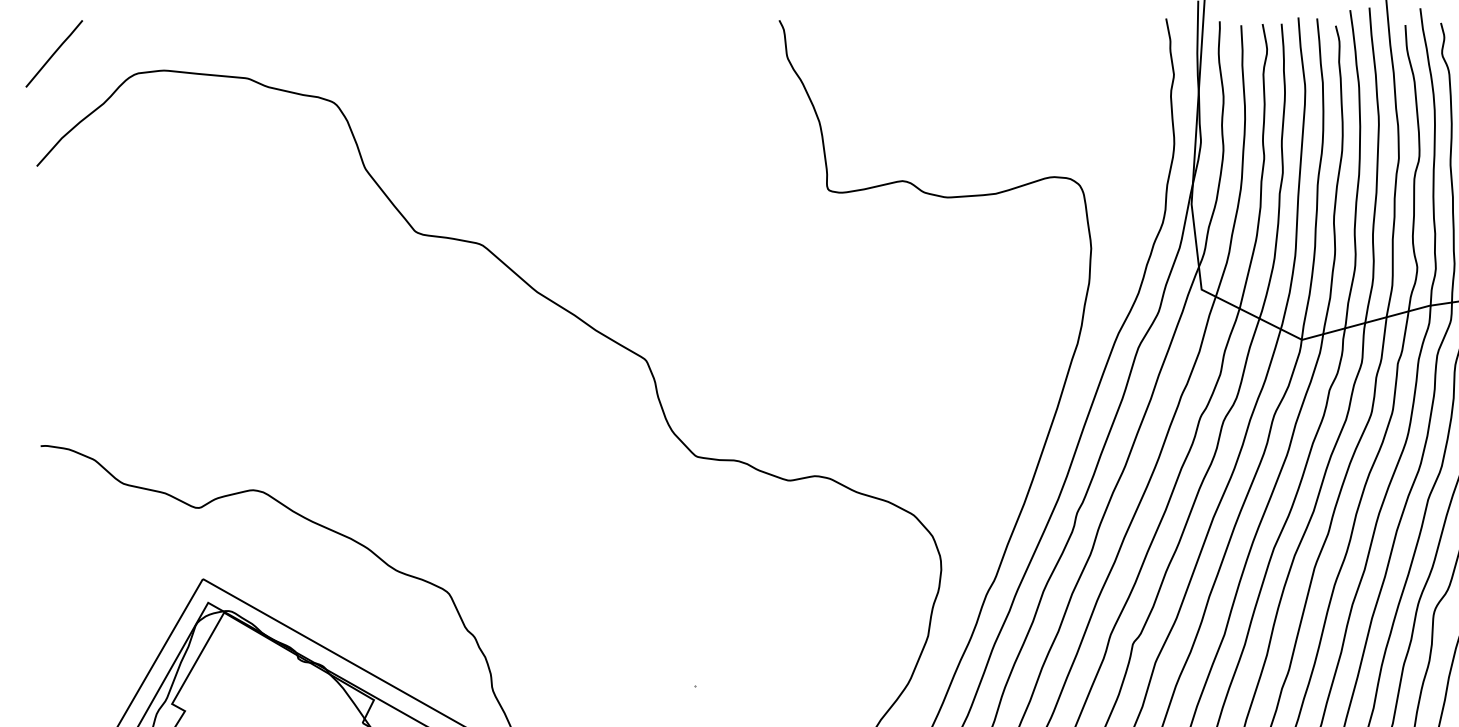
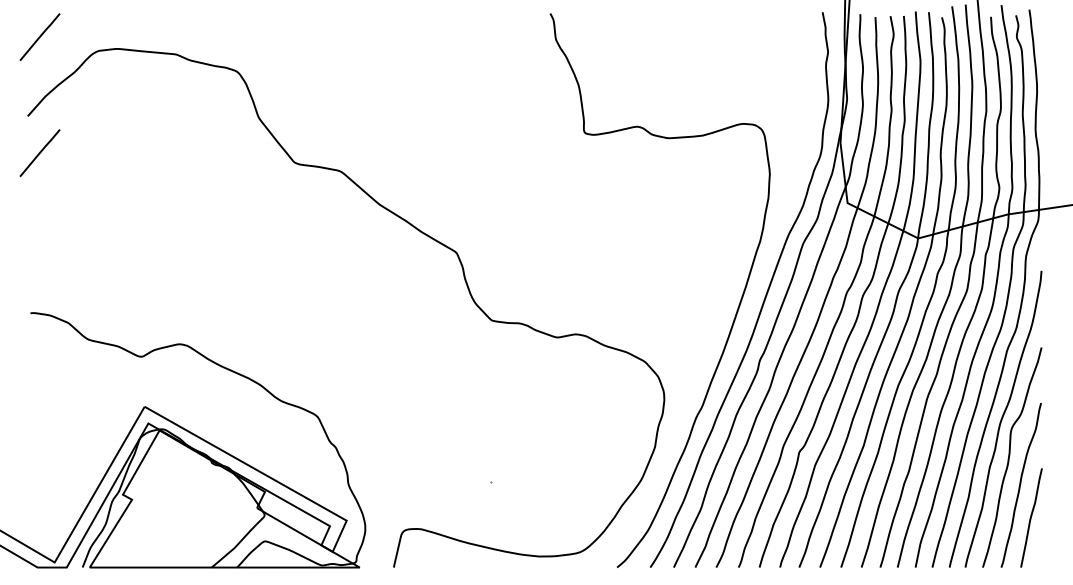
line: (53, 217) -> (39, 152), added

